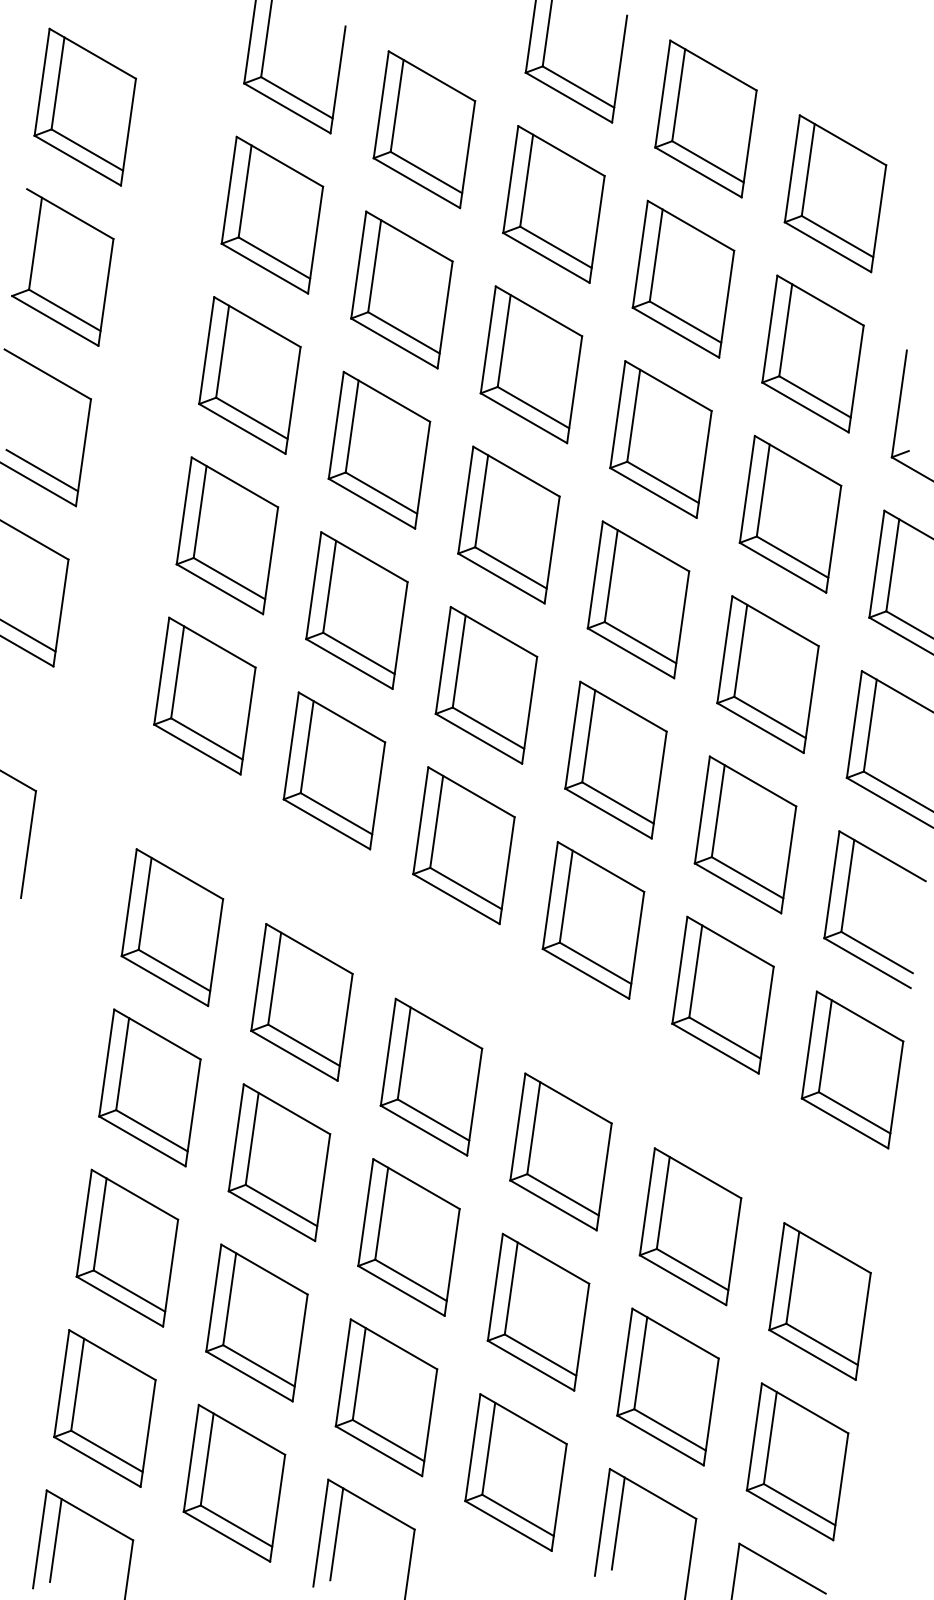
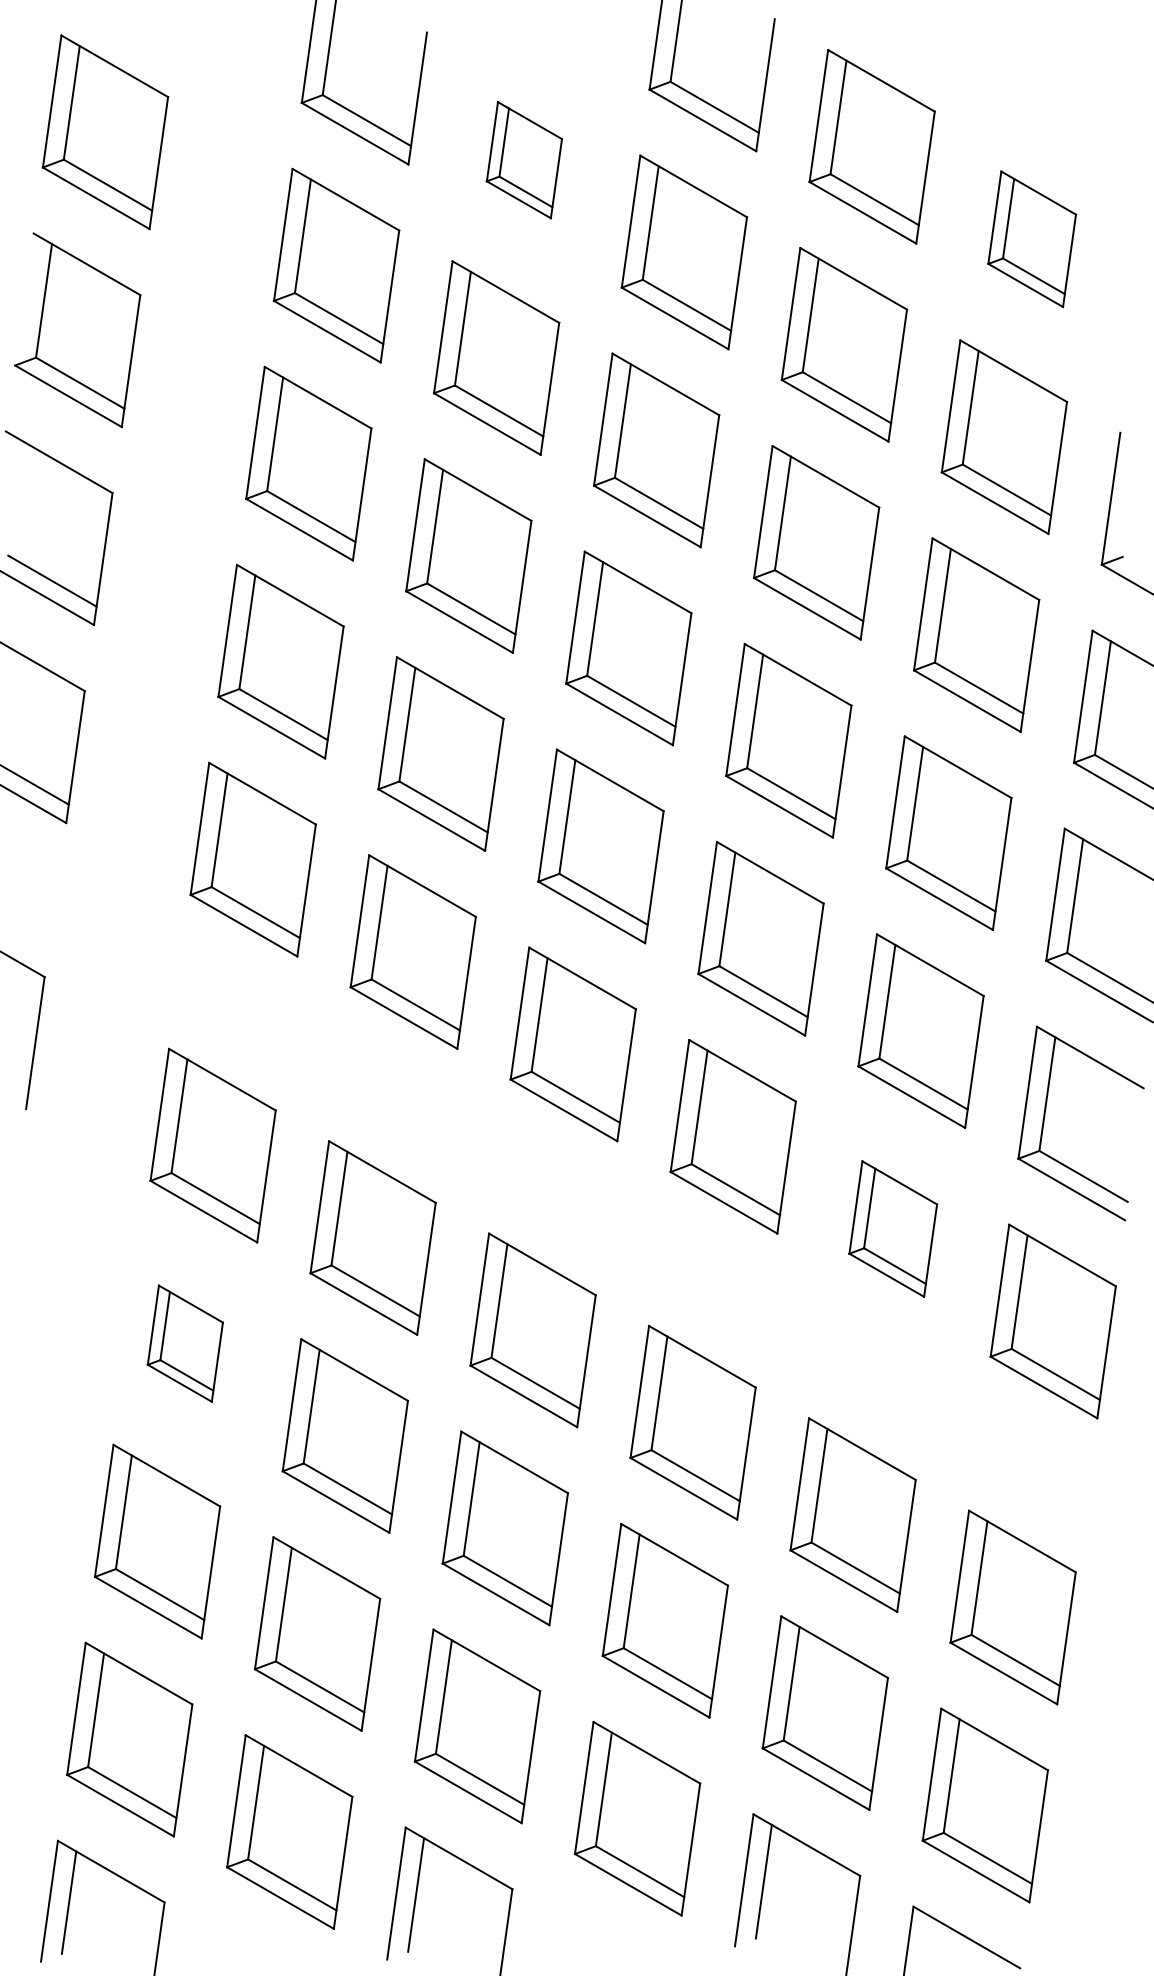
part: (424, 129) -> (524, 159), size x0.6
part: (835, 193) -> (1032, 238), size x0.7
part: (722, 994) -> (892, 1228), size x0.7
part: (149, 1087) -> (184, 1343), size x0.6

